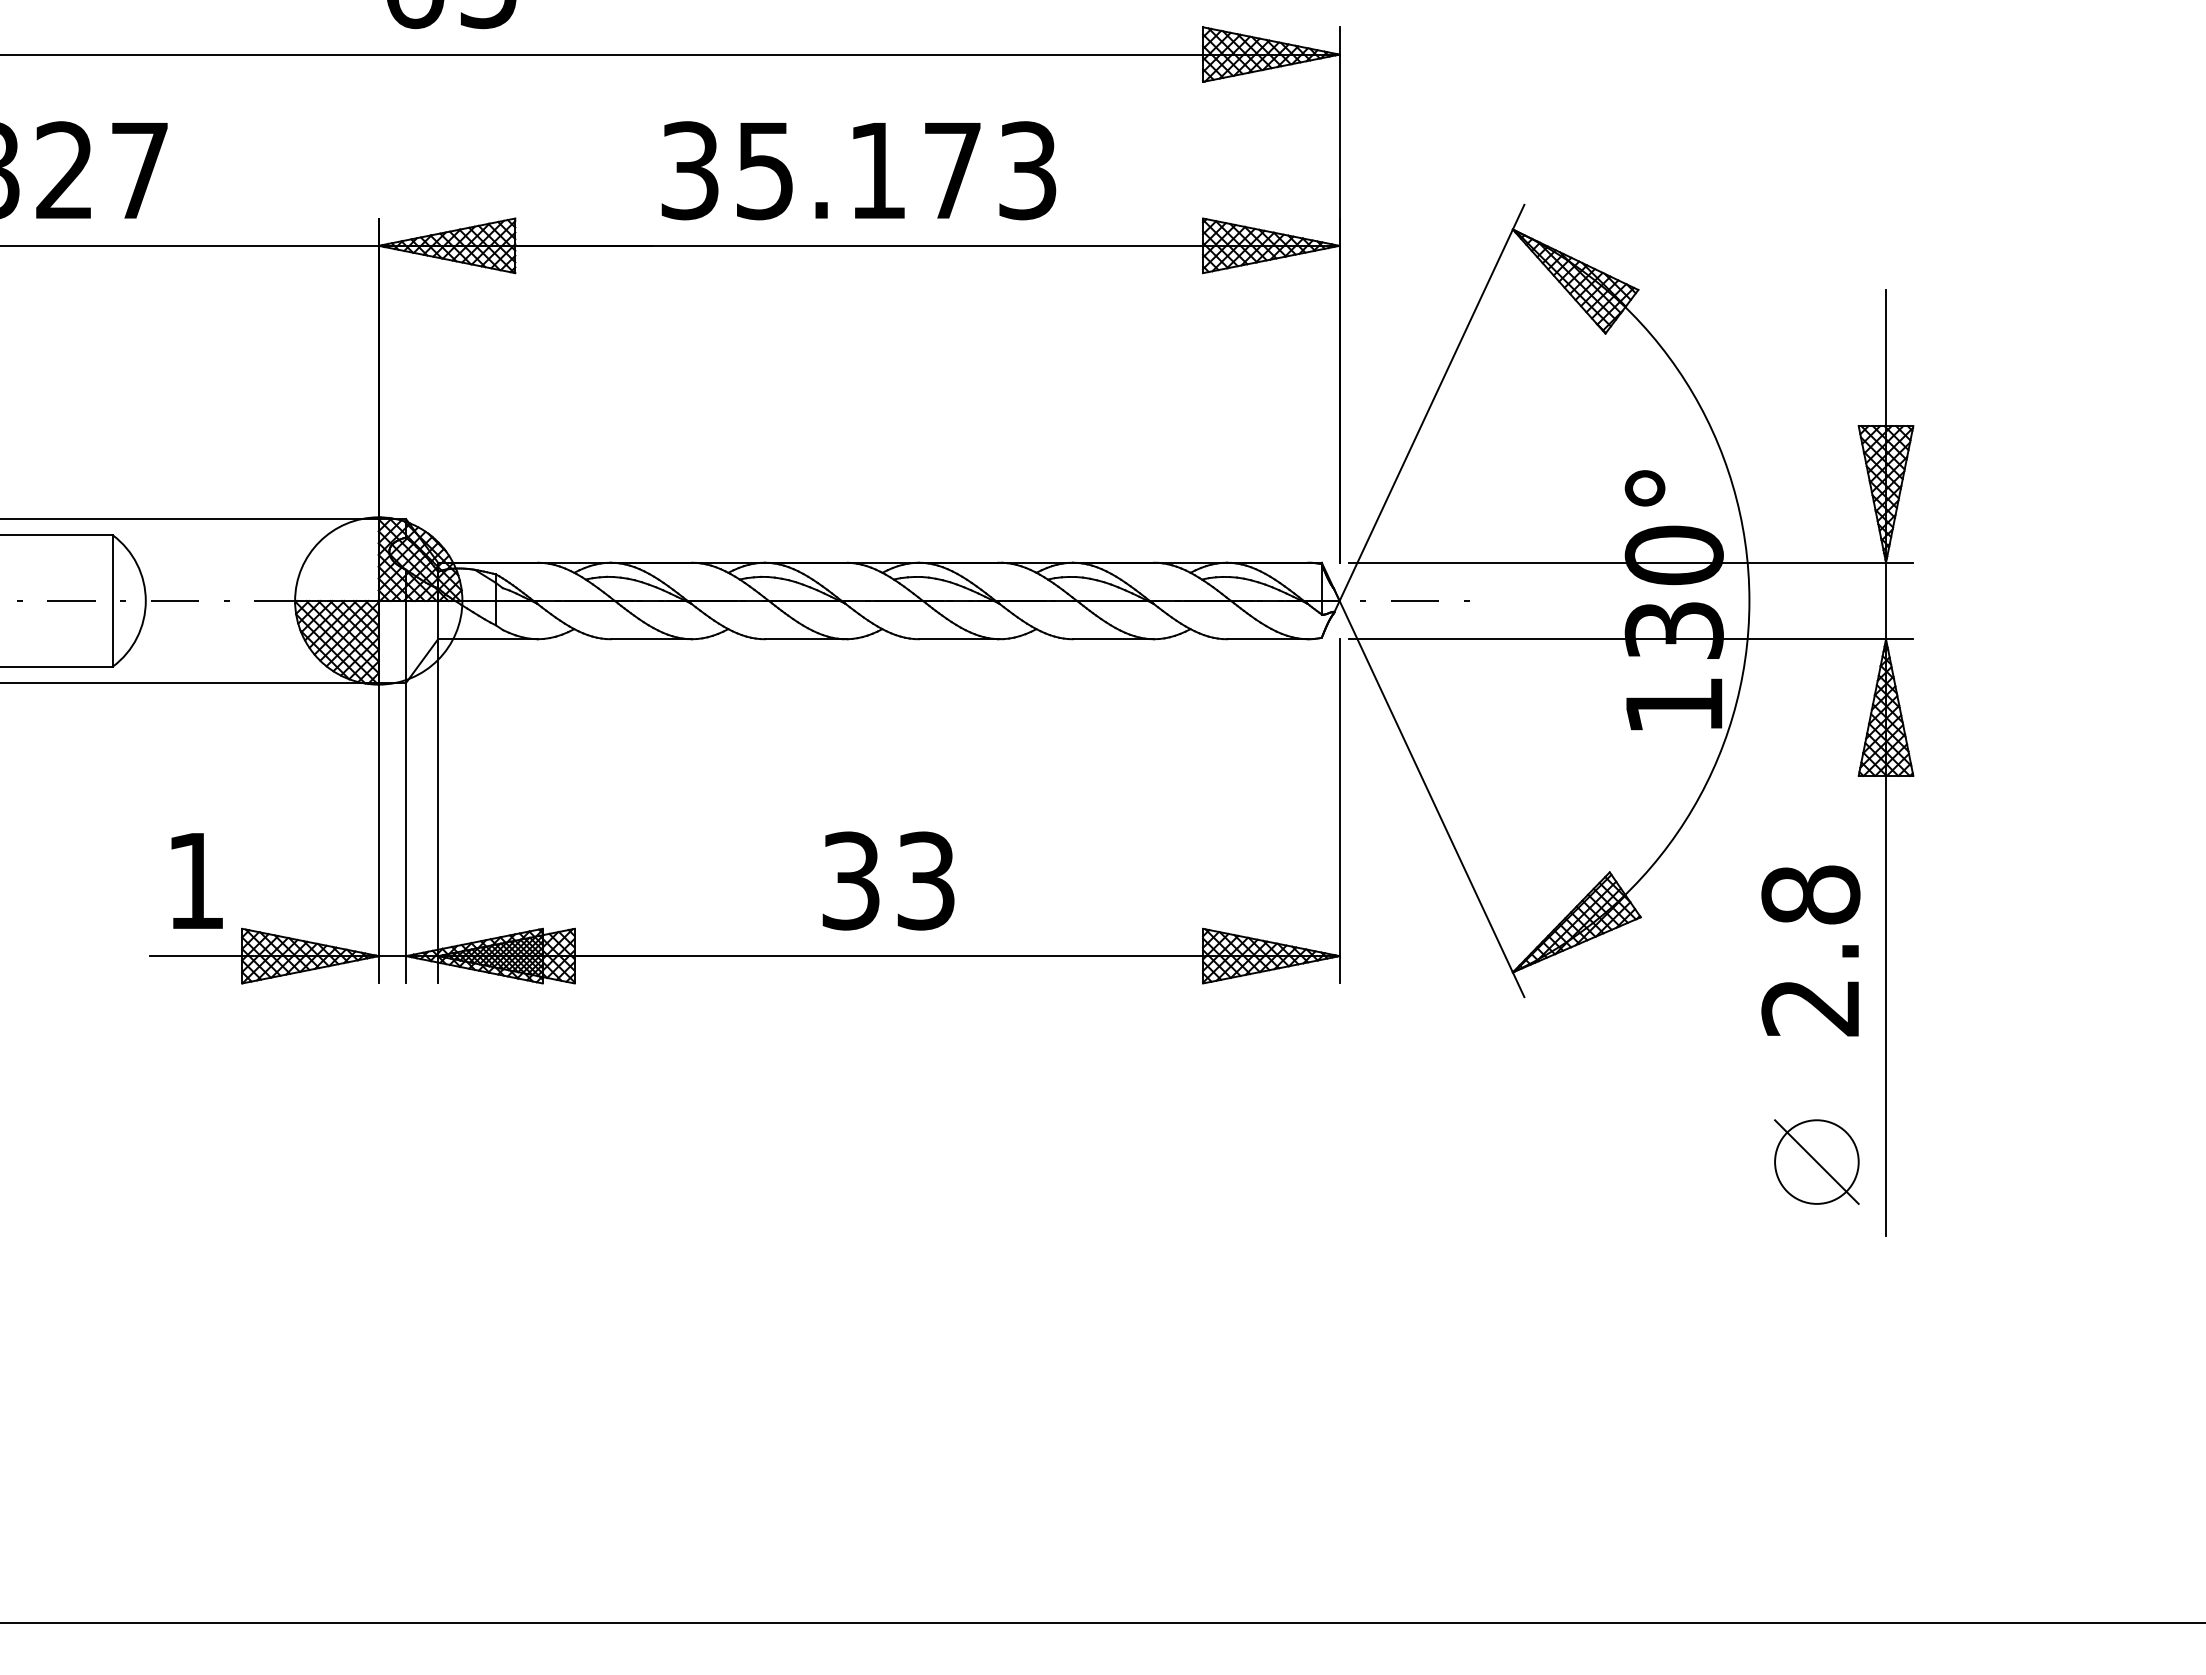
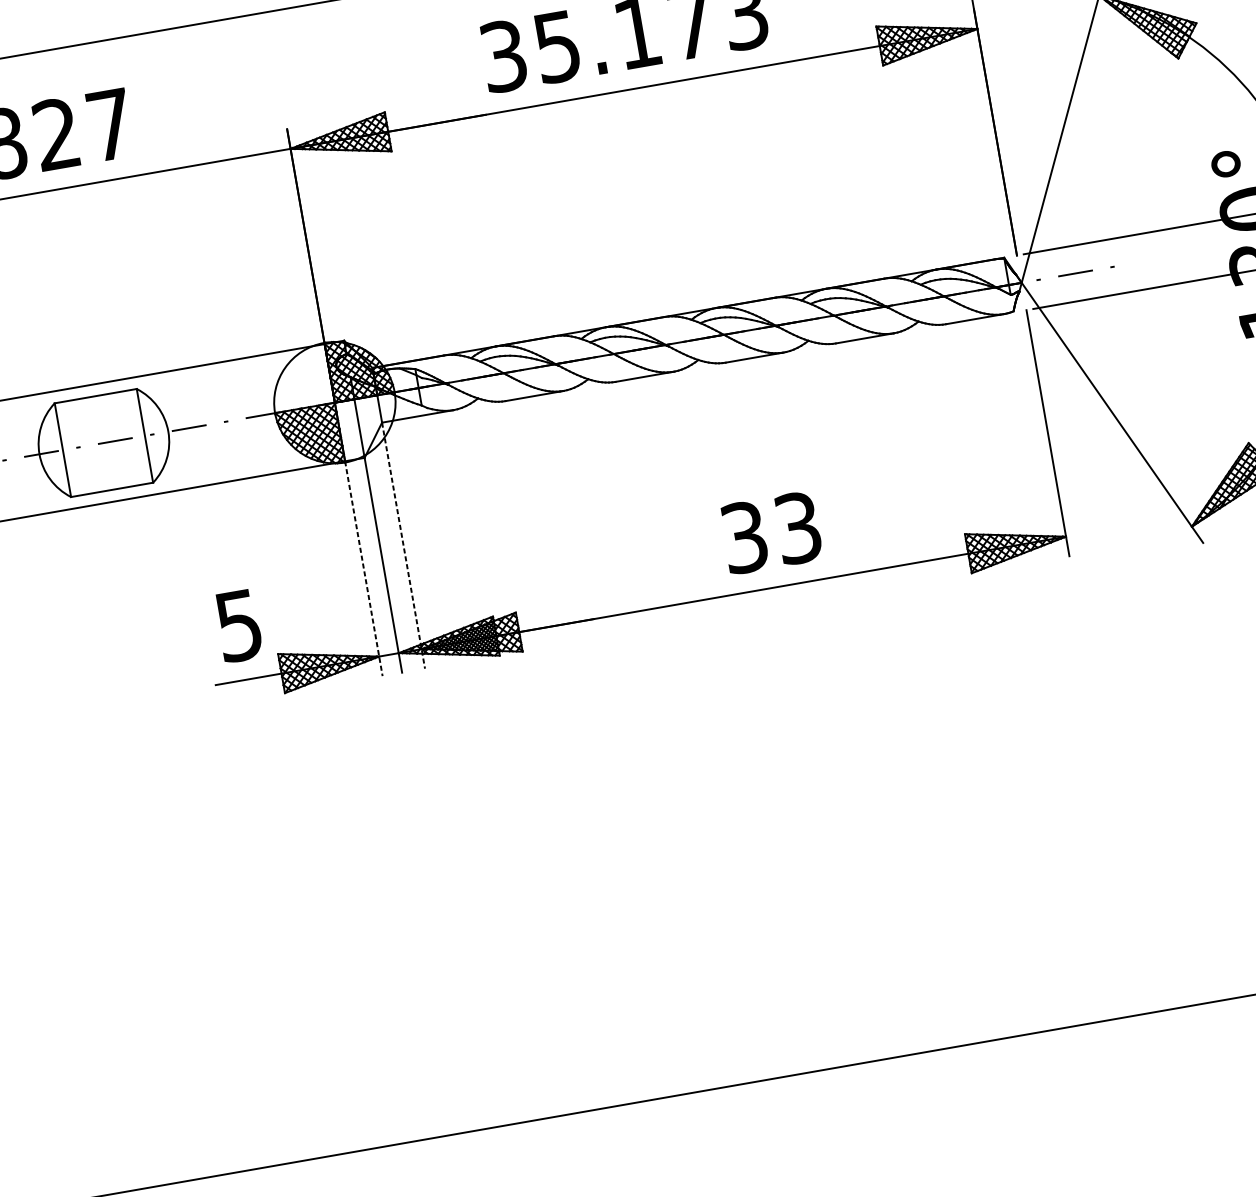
line: (438, 811) -> (403, 545), solid -> dashed
line: (378, 833) -> (363, 568), solid -> dashed
text: (888, 880) -> (771, 532), moved
text: (195, 881) -> (238, 626), 1 -> 5

